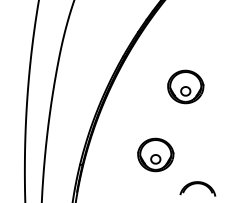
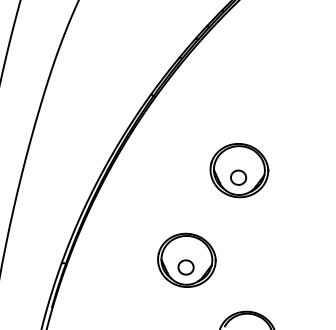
part: (185, 86) -> (239, 169), moved

